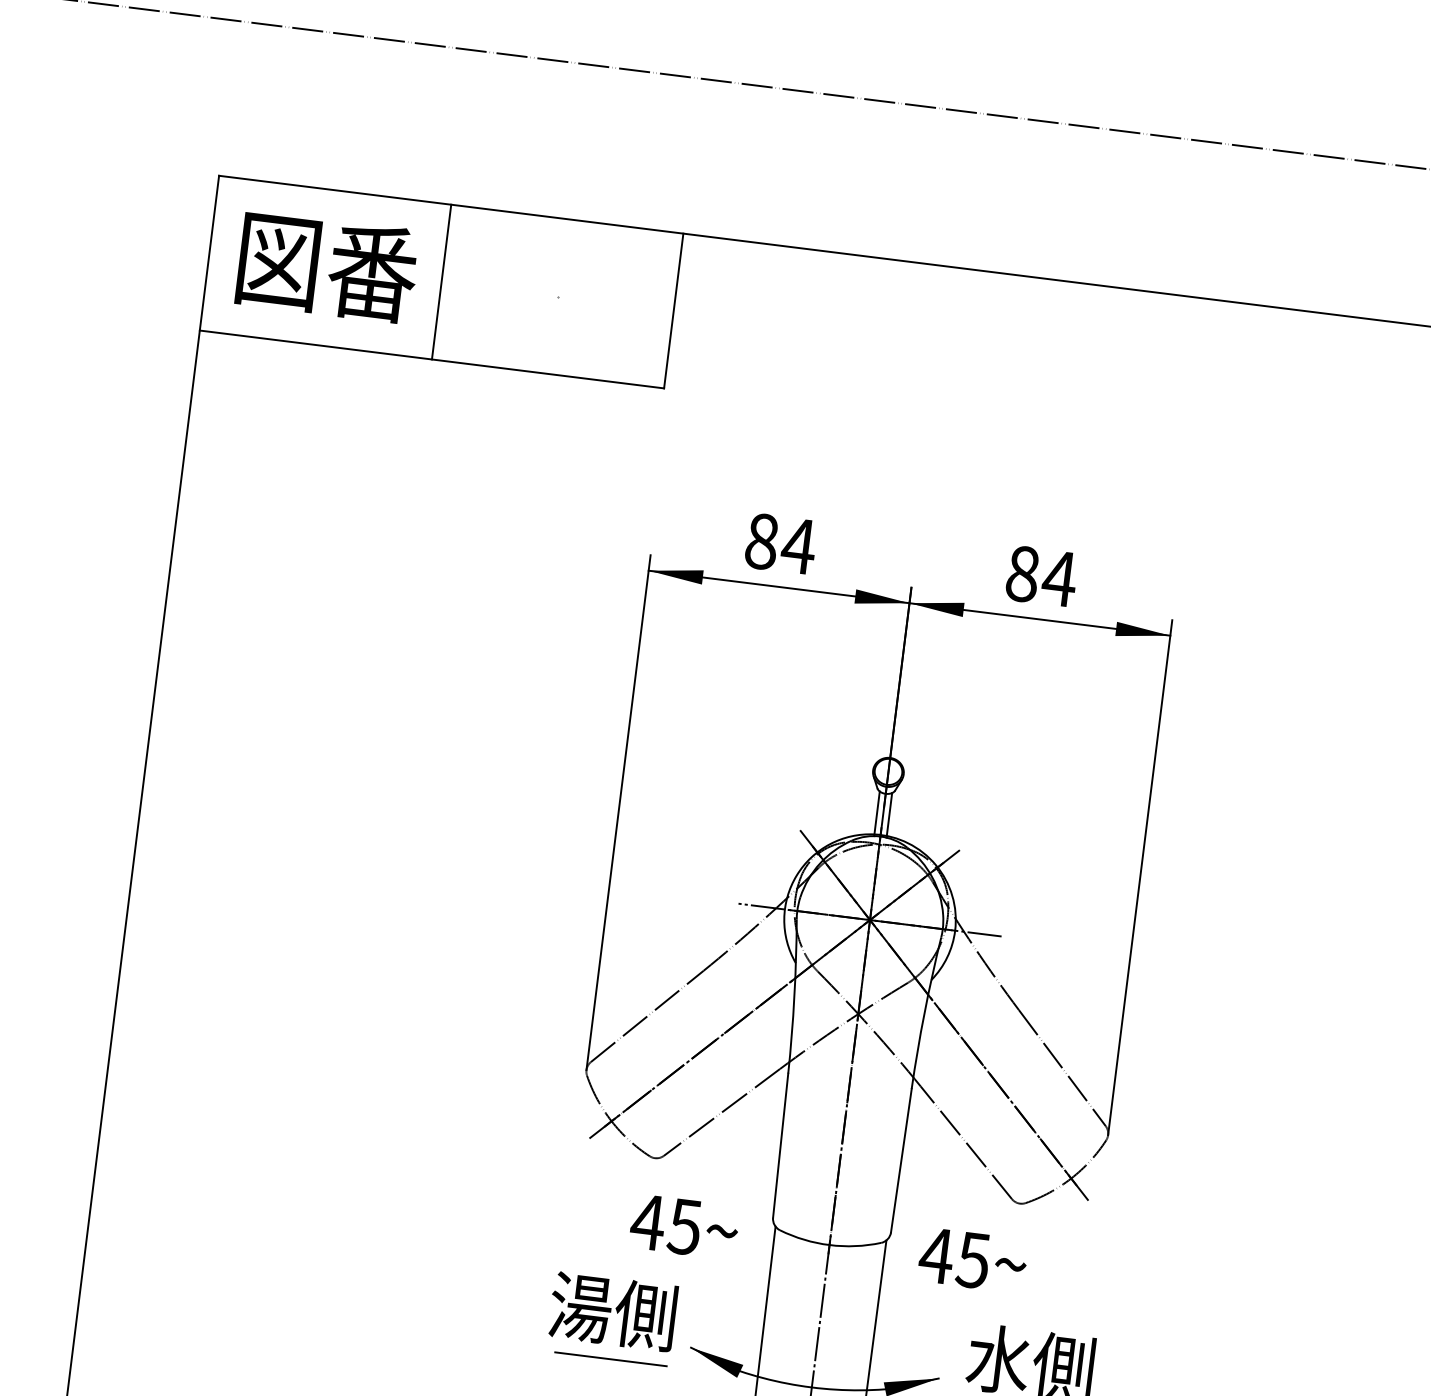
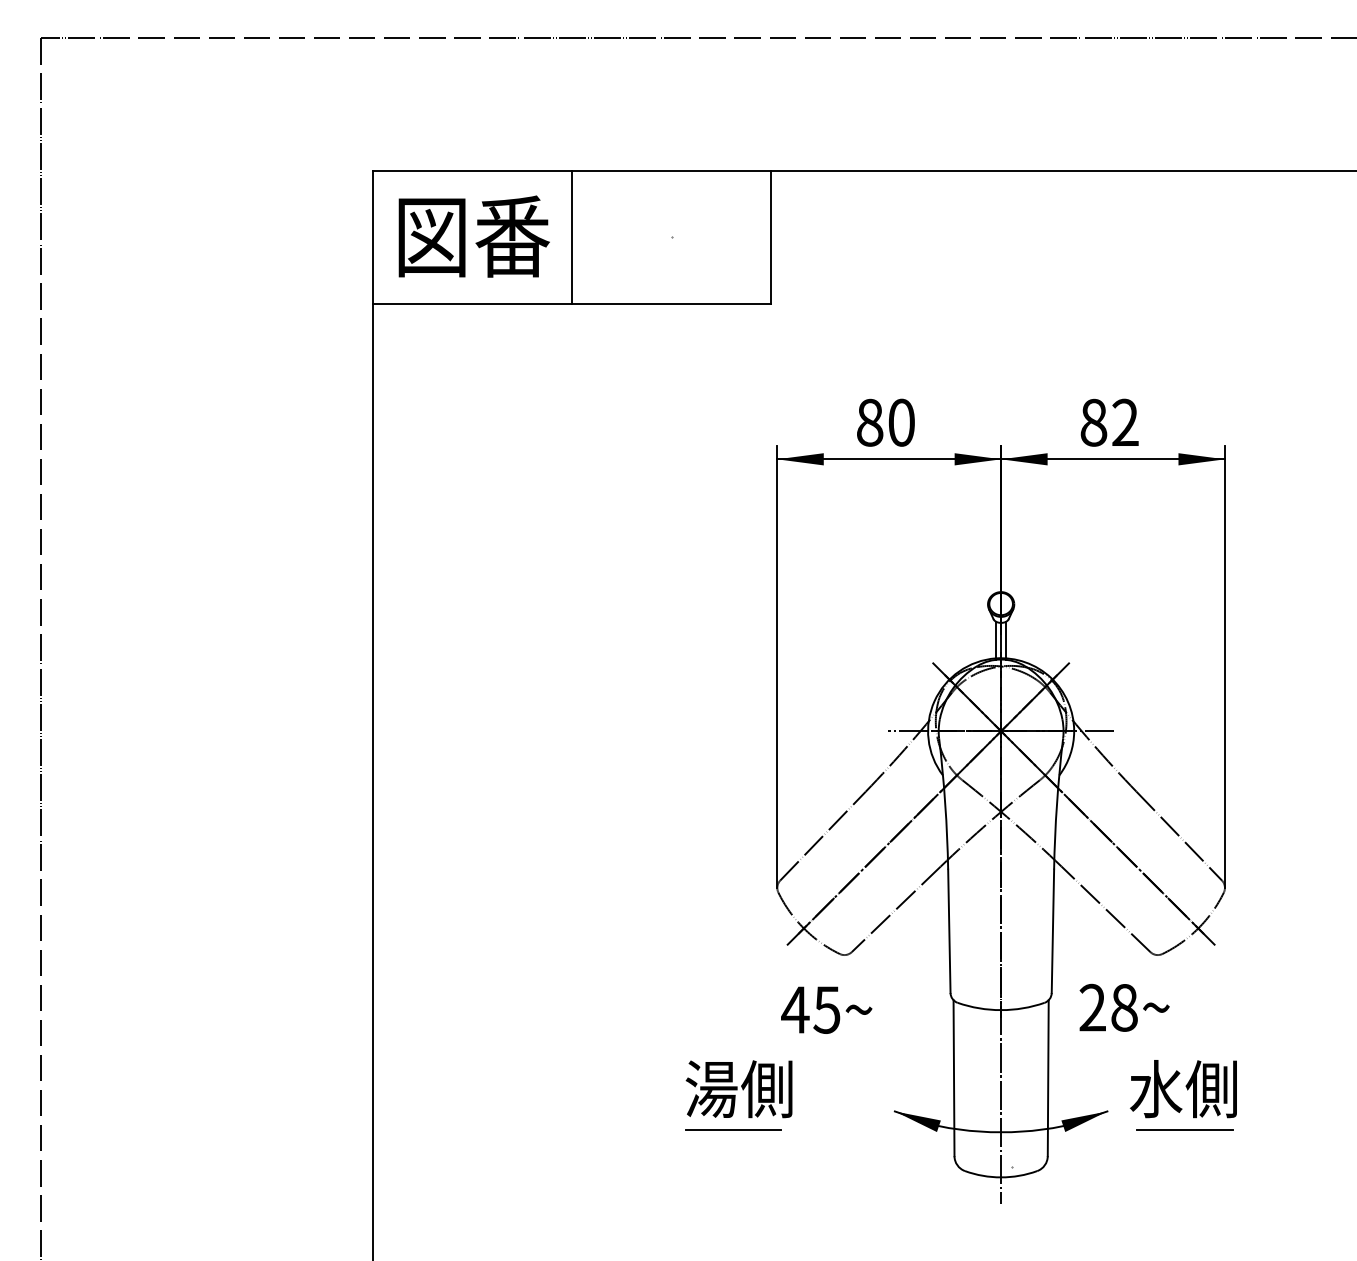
text: (798, 545) -> (901, 422), 84 -> 80
text: (1059, 577) -> (1125, 421), 84 -> 82
text: (684, 1226) -> (826, 1009), moved
text: (953, 1257) -> (1107, 1007), 45 -> 28
text: (612, 1311) -> (738, 1089), moved
line: (611, 1359) -> (733, 1129), moved

